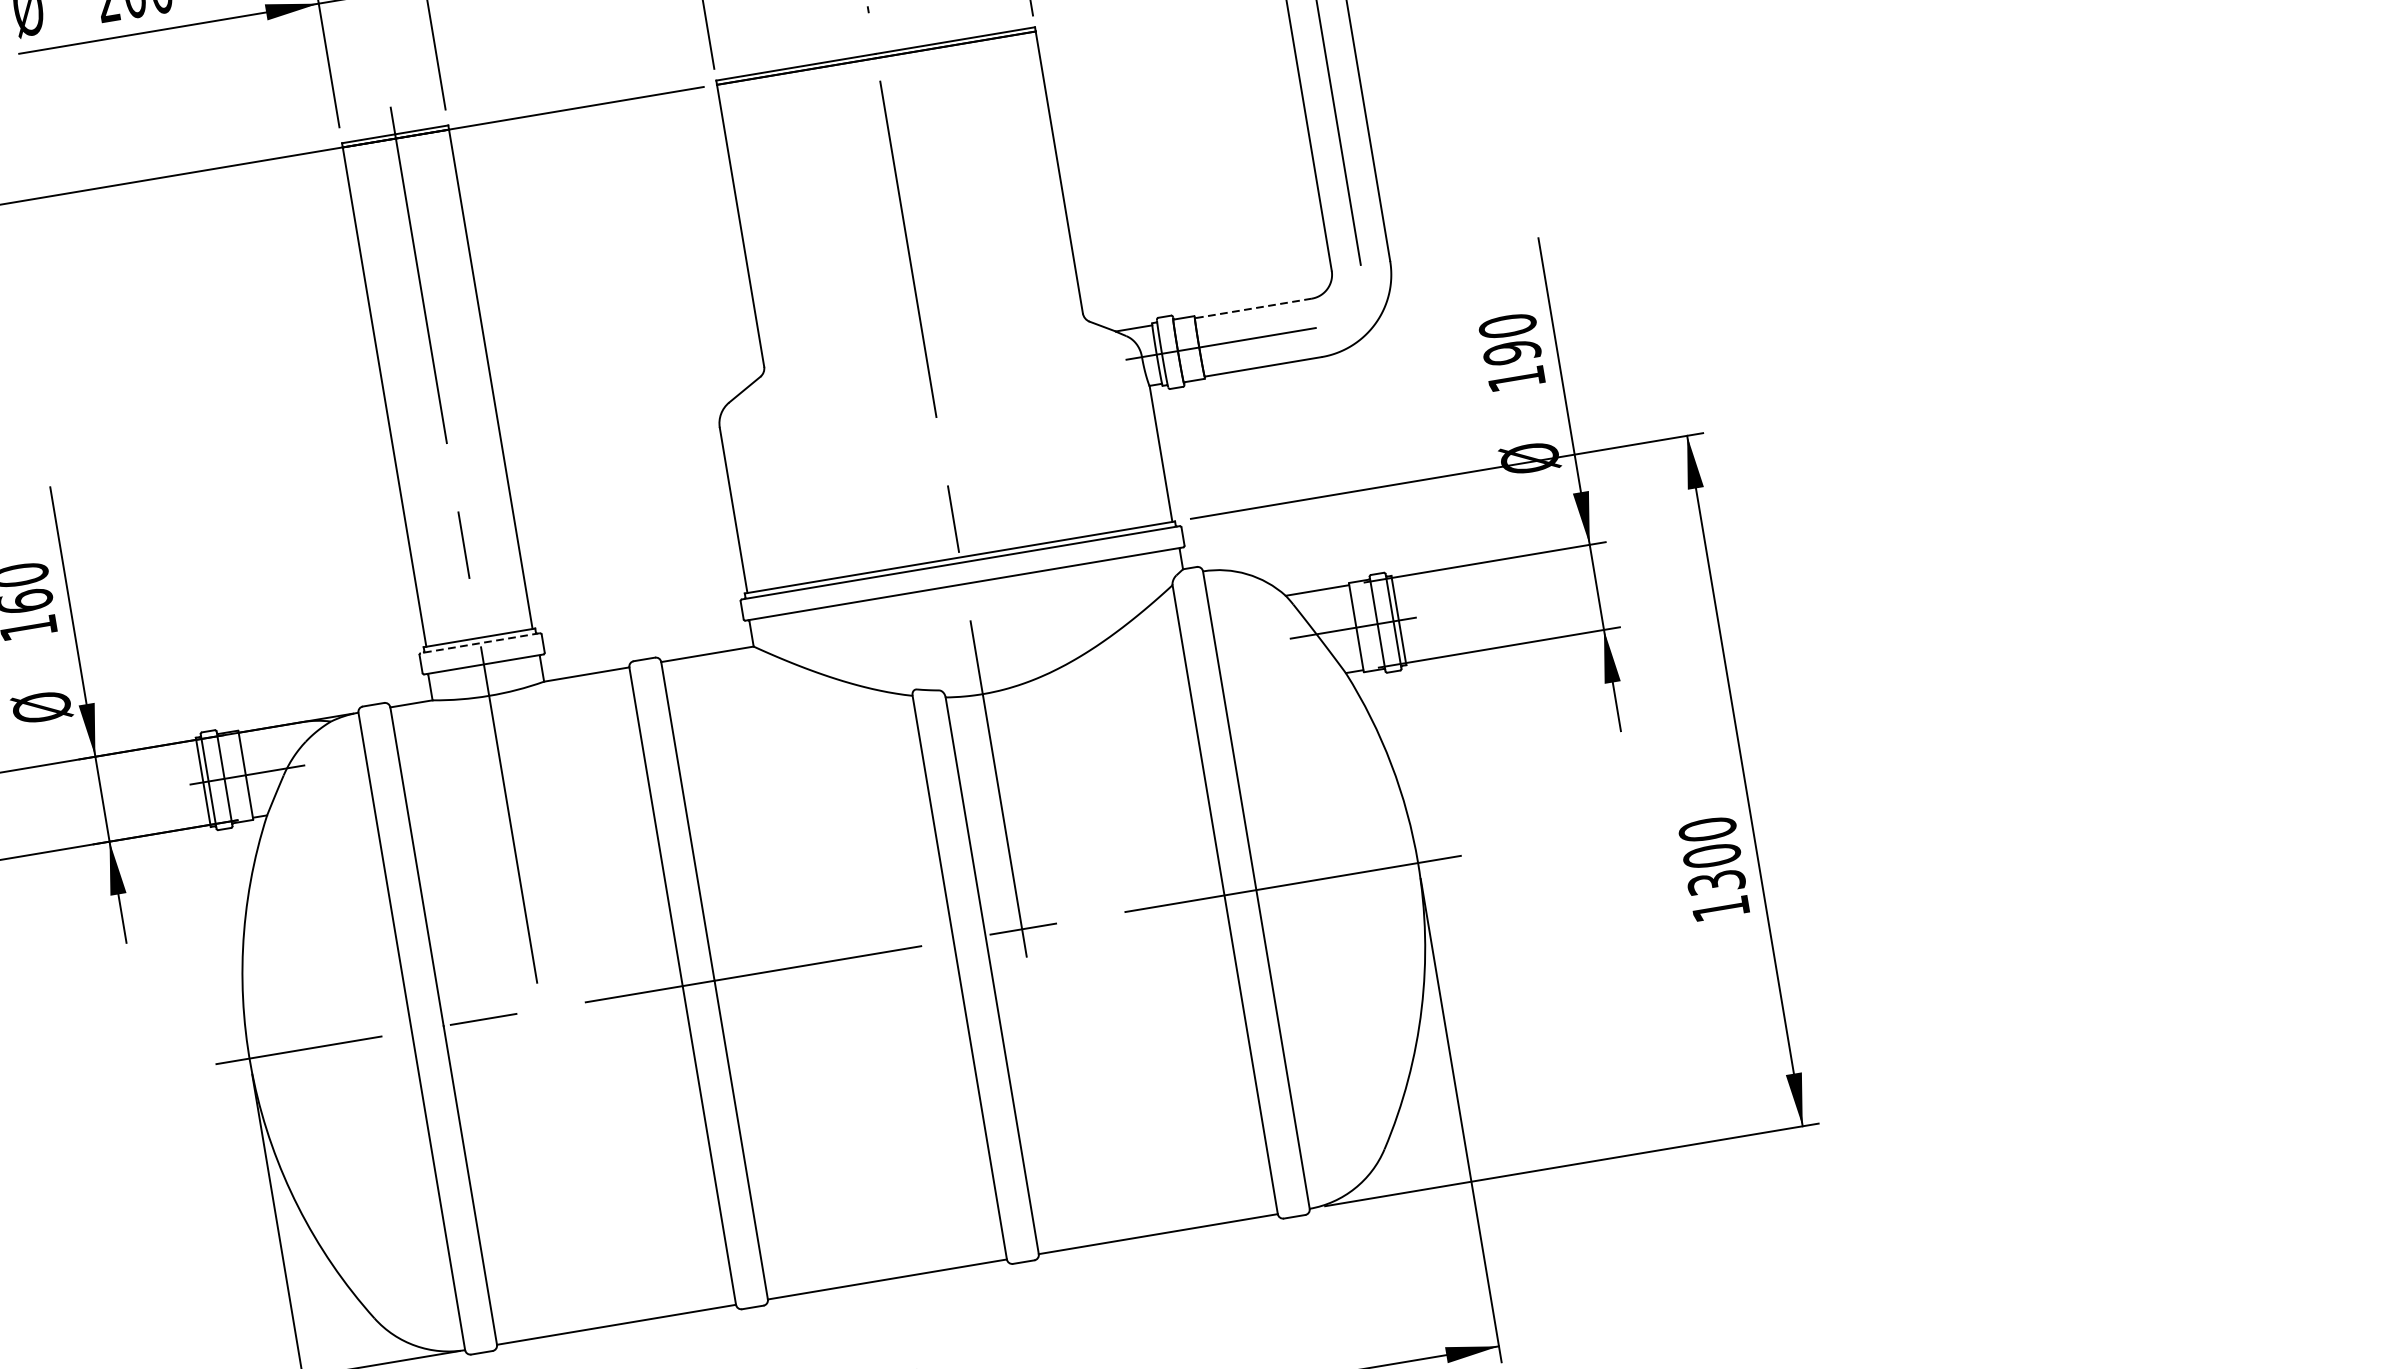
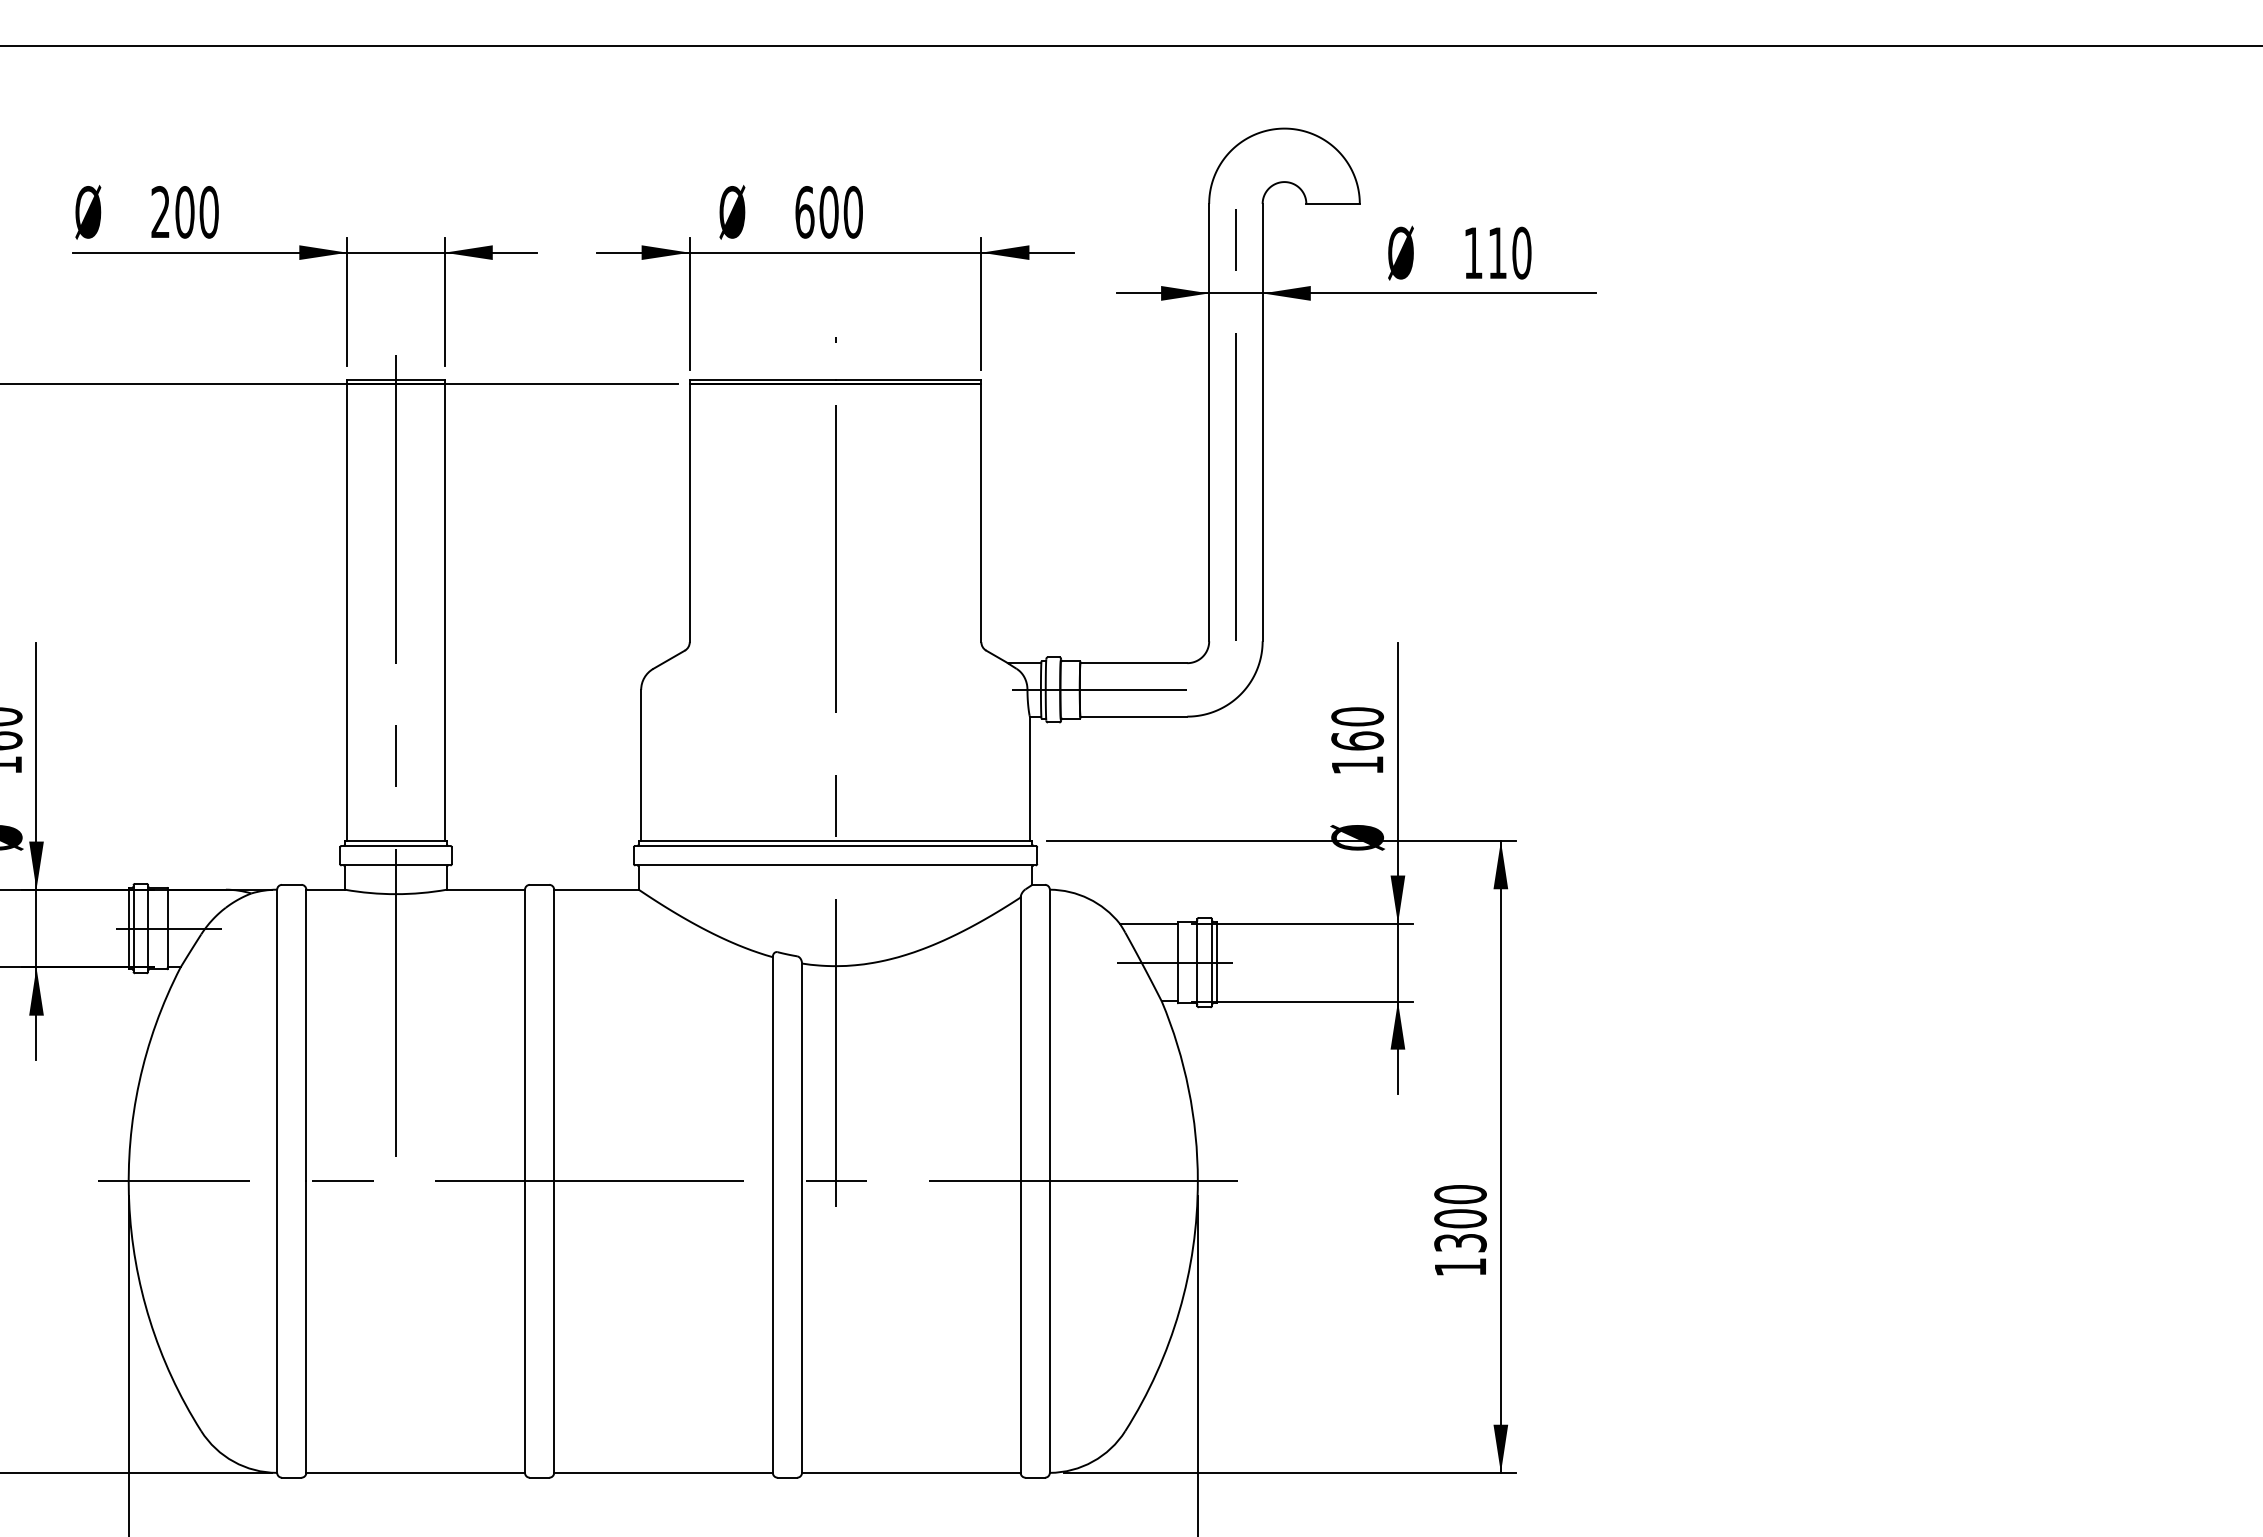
line: (1253, 308) -> (1133, 663), dashed -> solid
text: (1511, 352) -> (1357, 740), 190 -> 160
line: (479, 642) -> (395, 845), dashed -> solid

